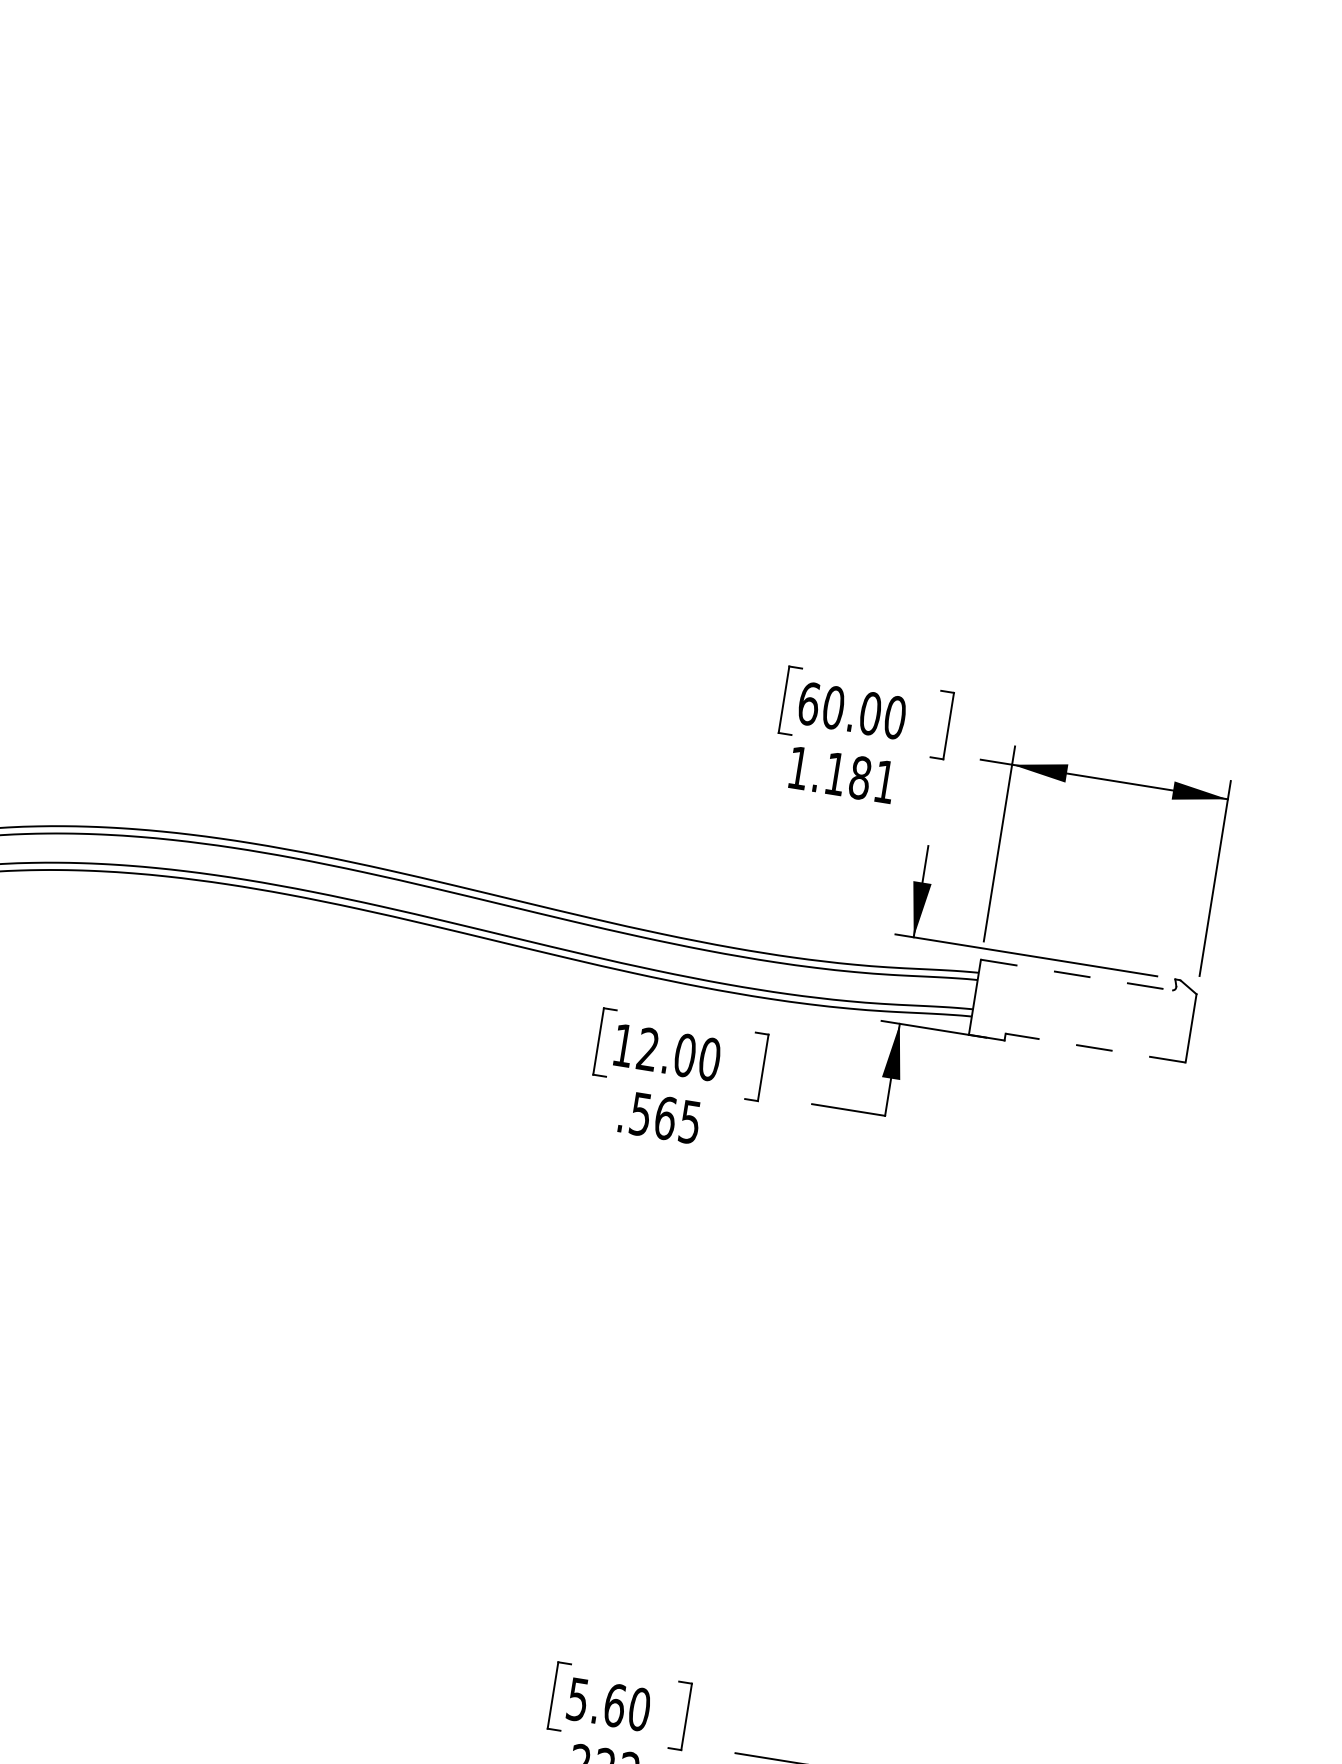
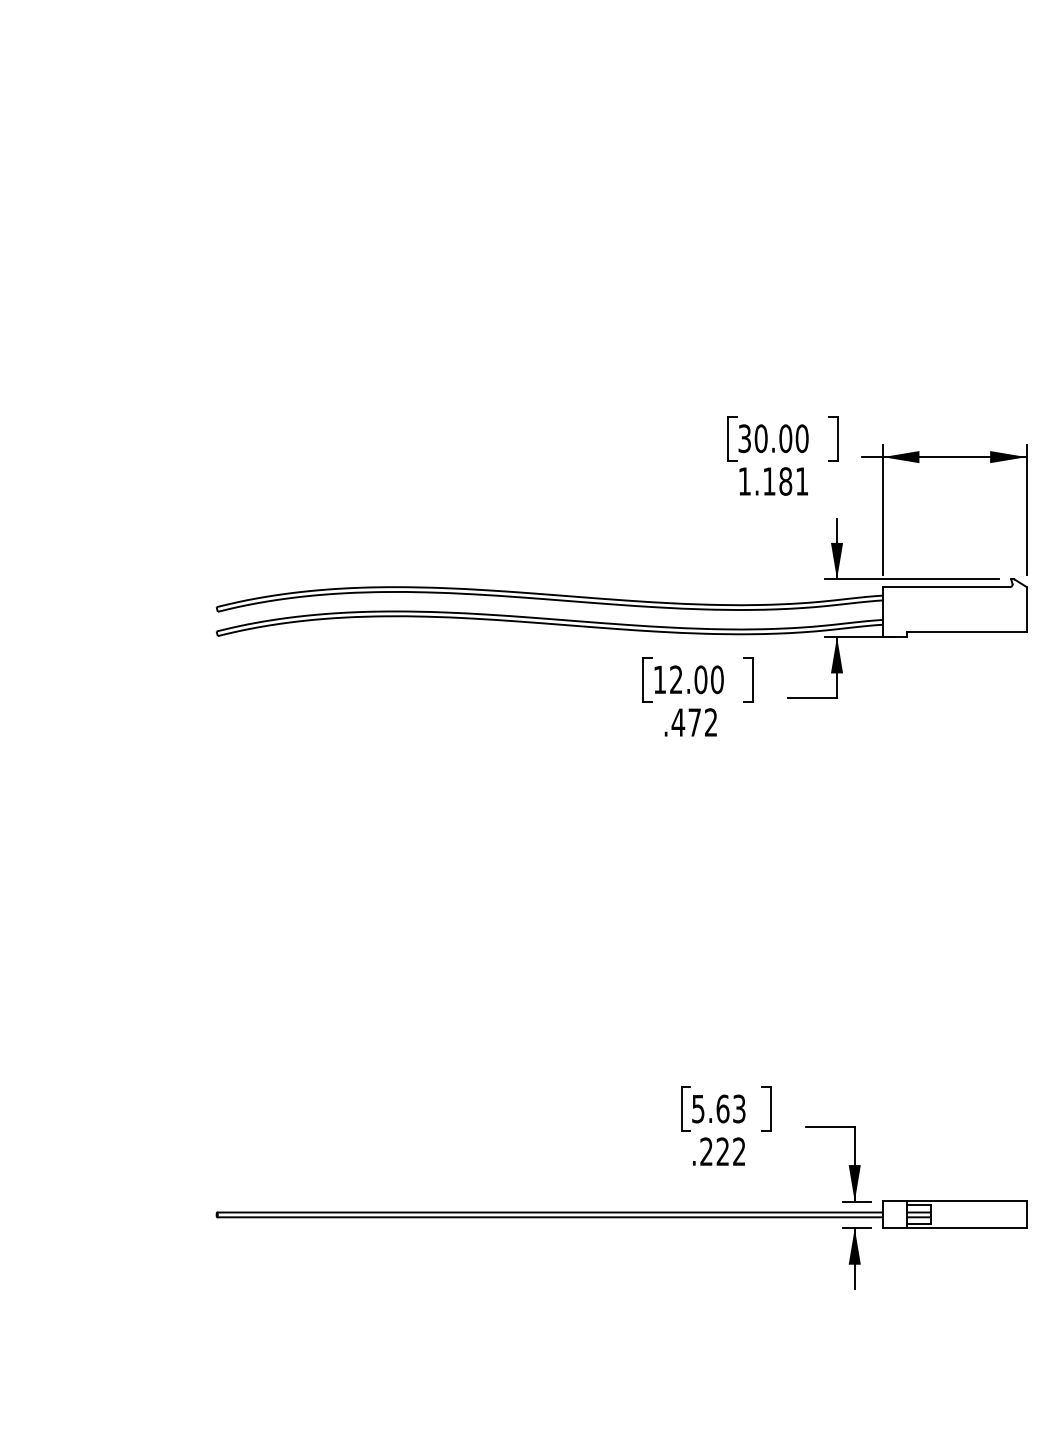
text: (808, 703) -> (744, 438), 60.00 -> 30.00
line: (1076, 974) -> (946, 586), dashed -> solid
line: (1095, 1048) -> (966, 632), dashed -> solid
text: (665, 1118) -> (694, 722), .565 -> .472
text: (639, 1708) -> (739, 1108), 5.60 -> 5.63

